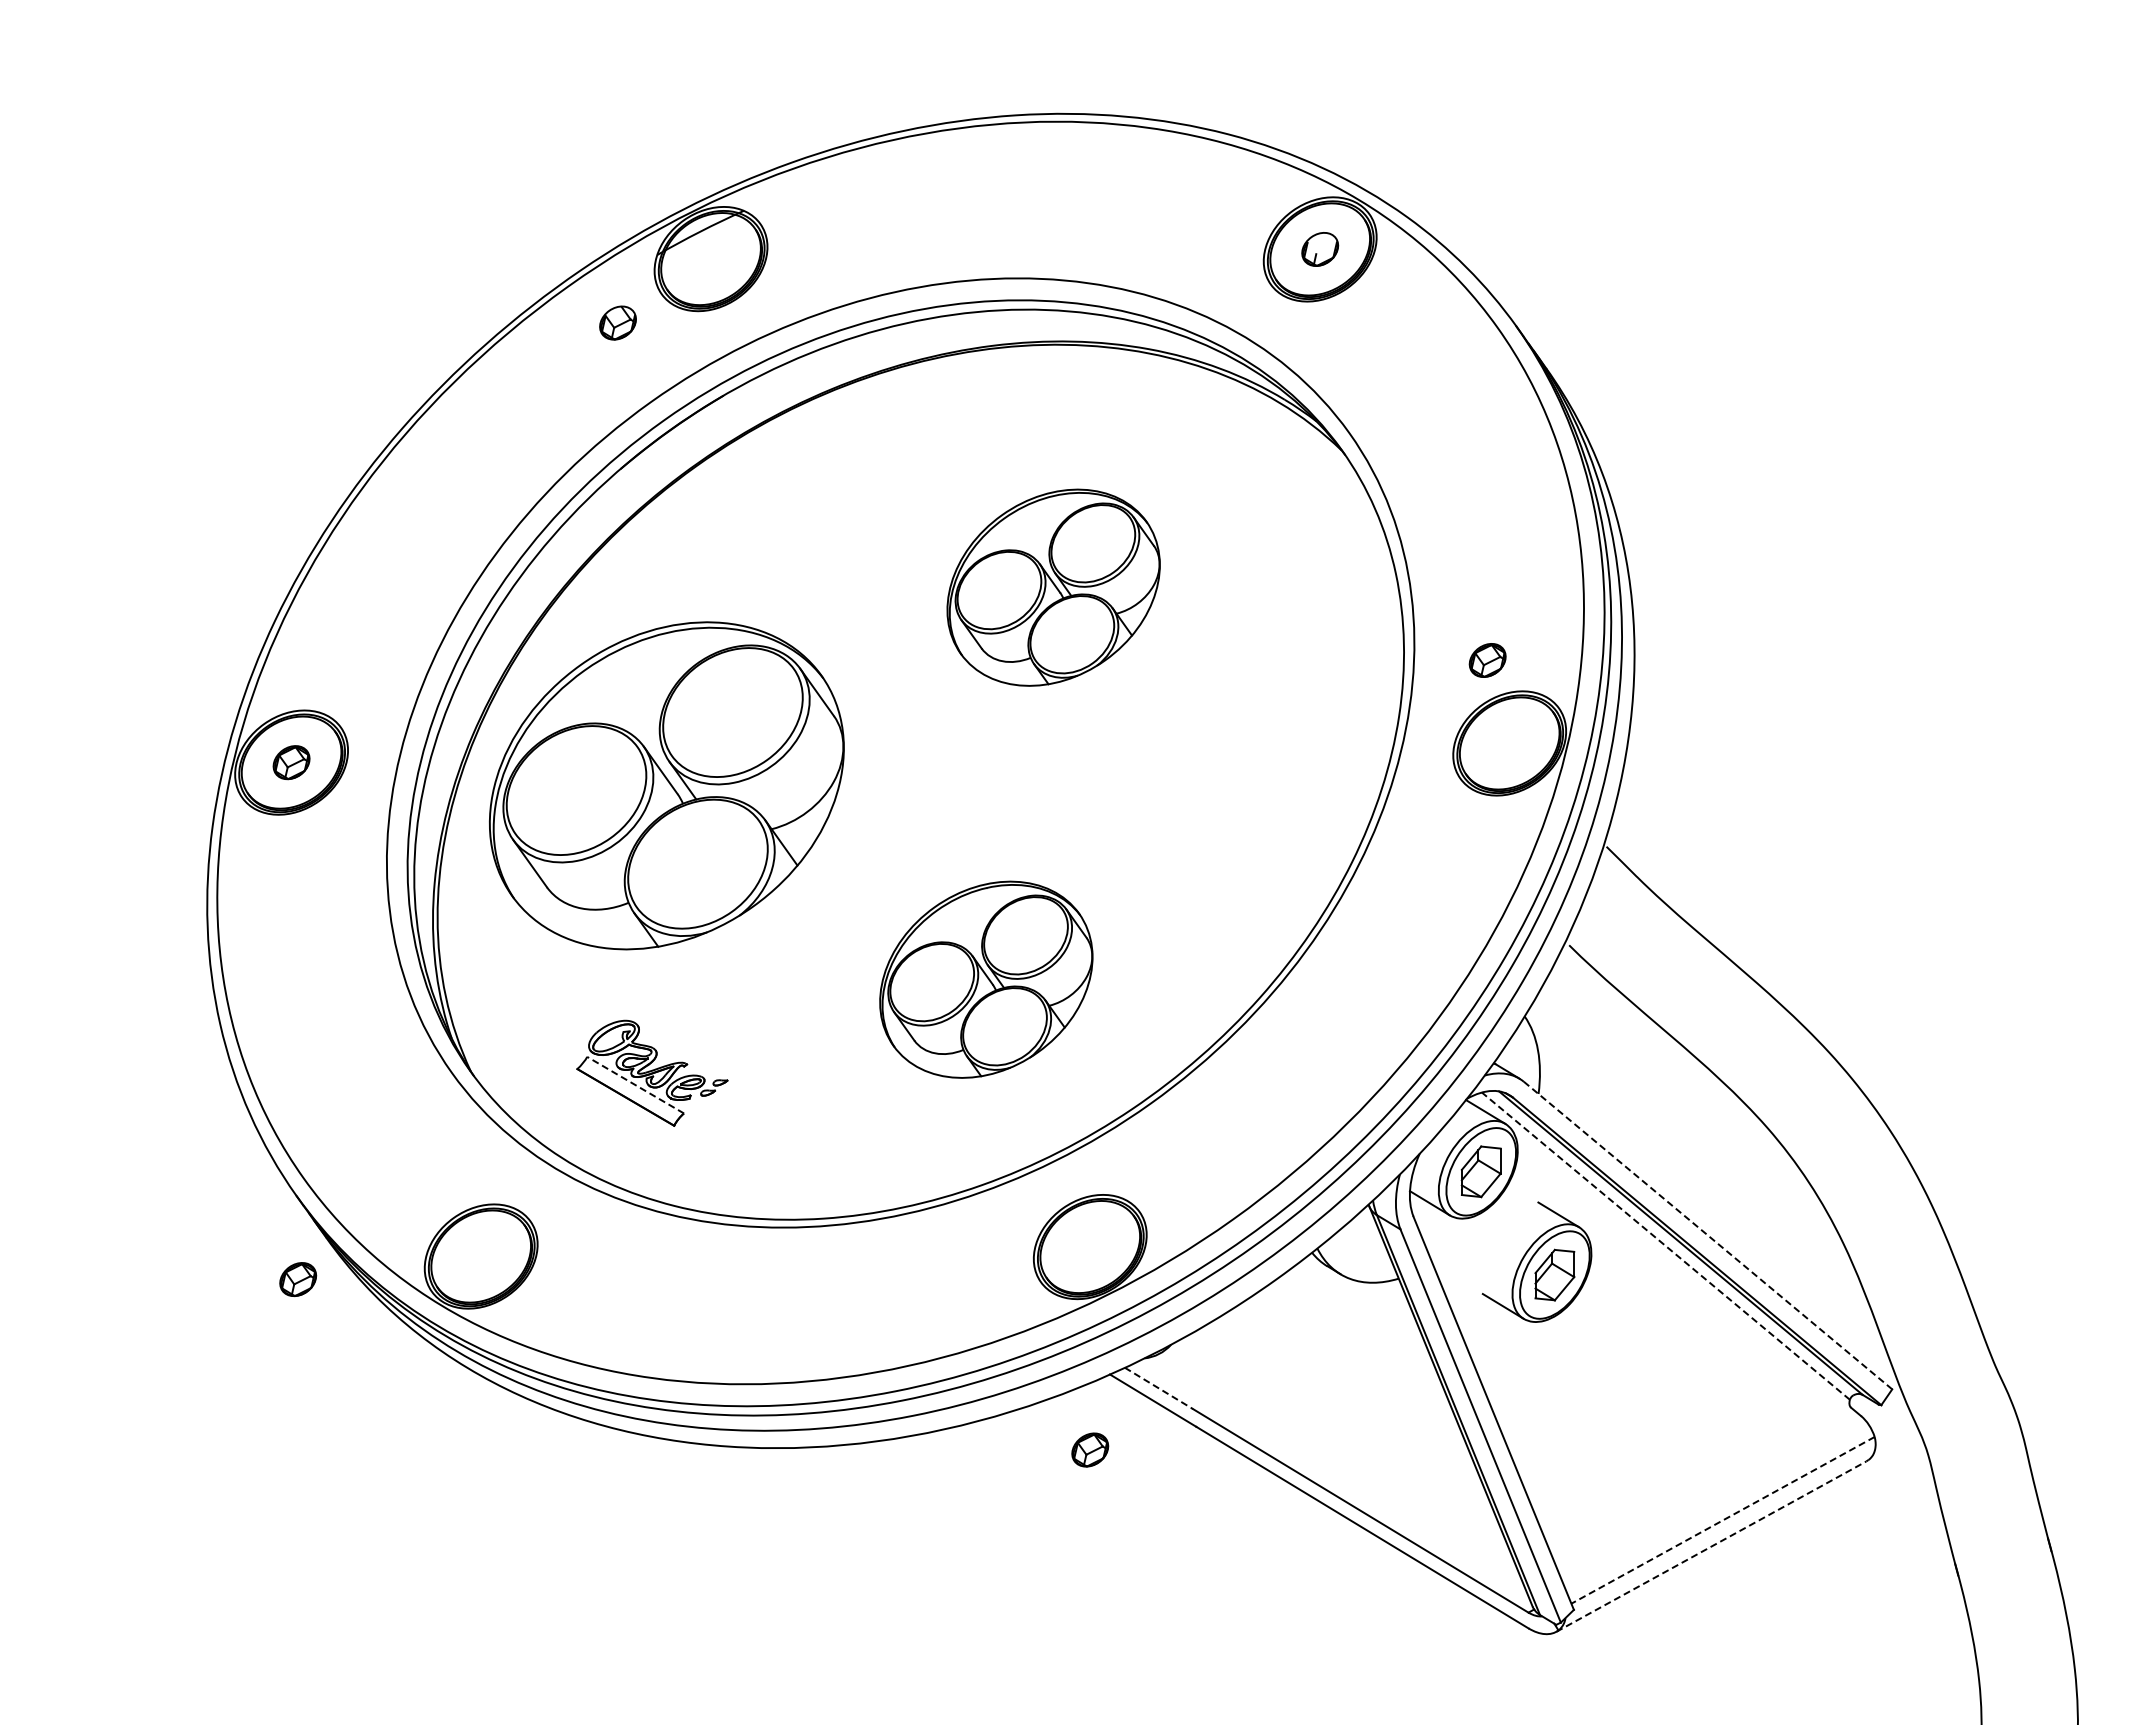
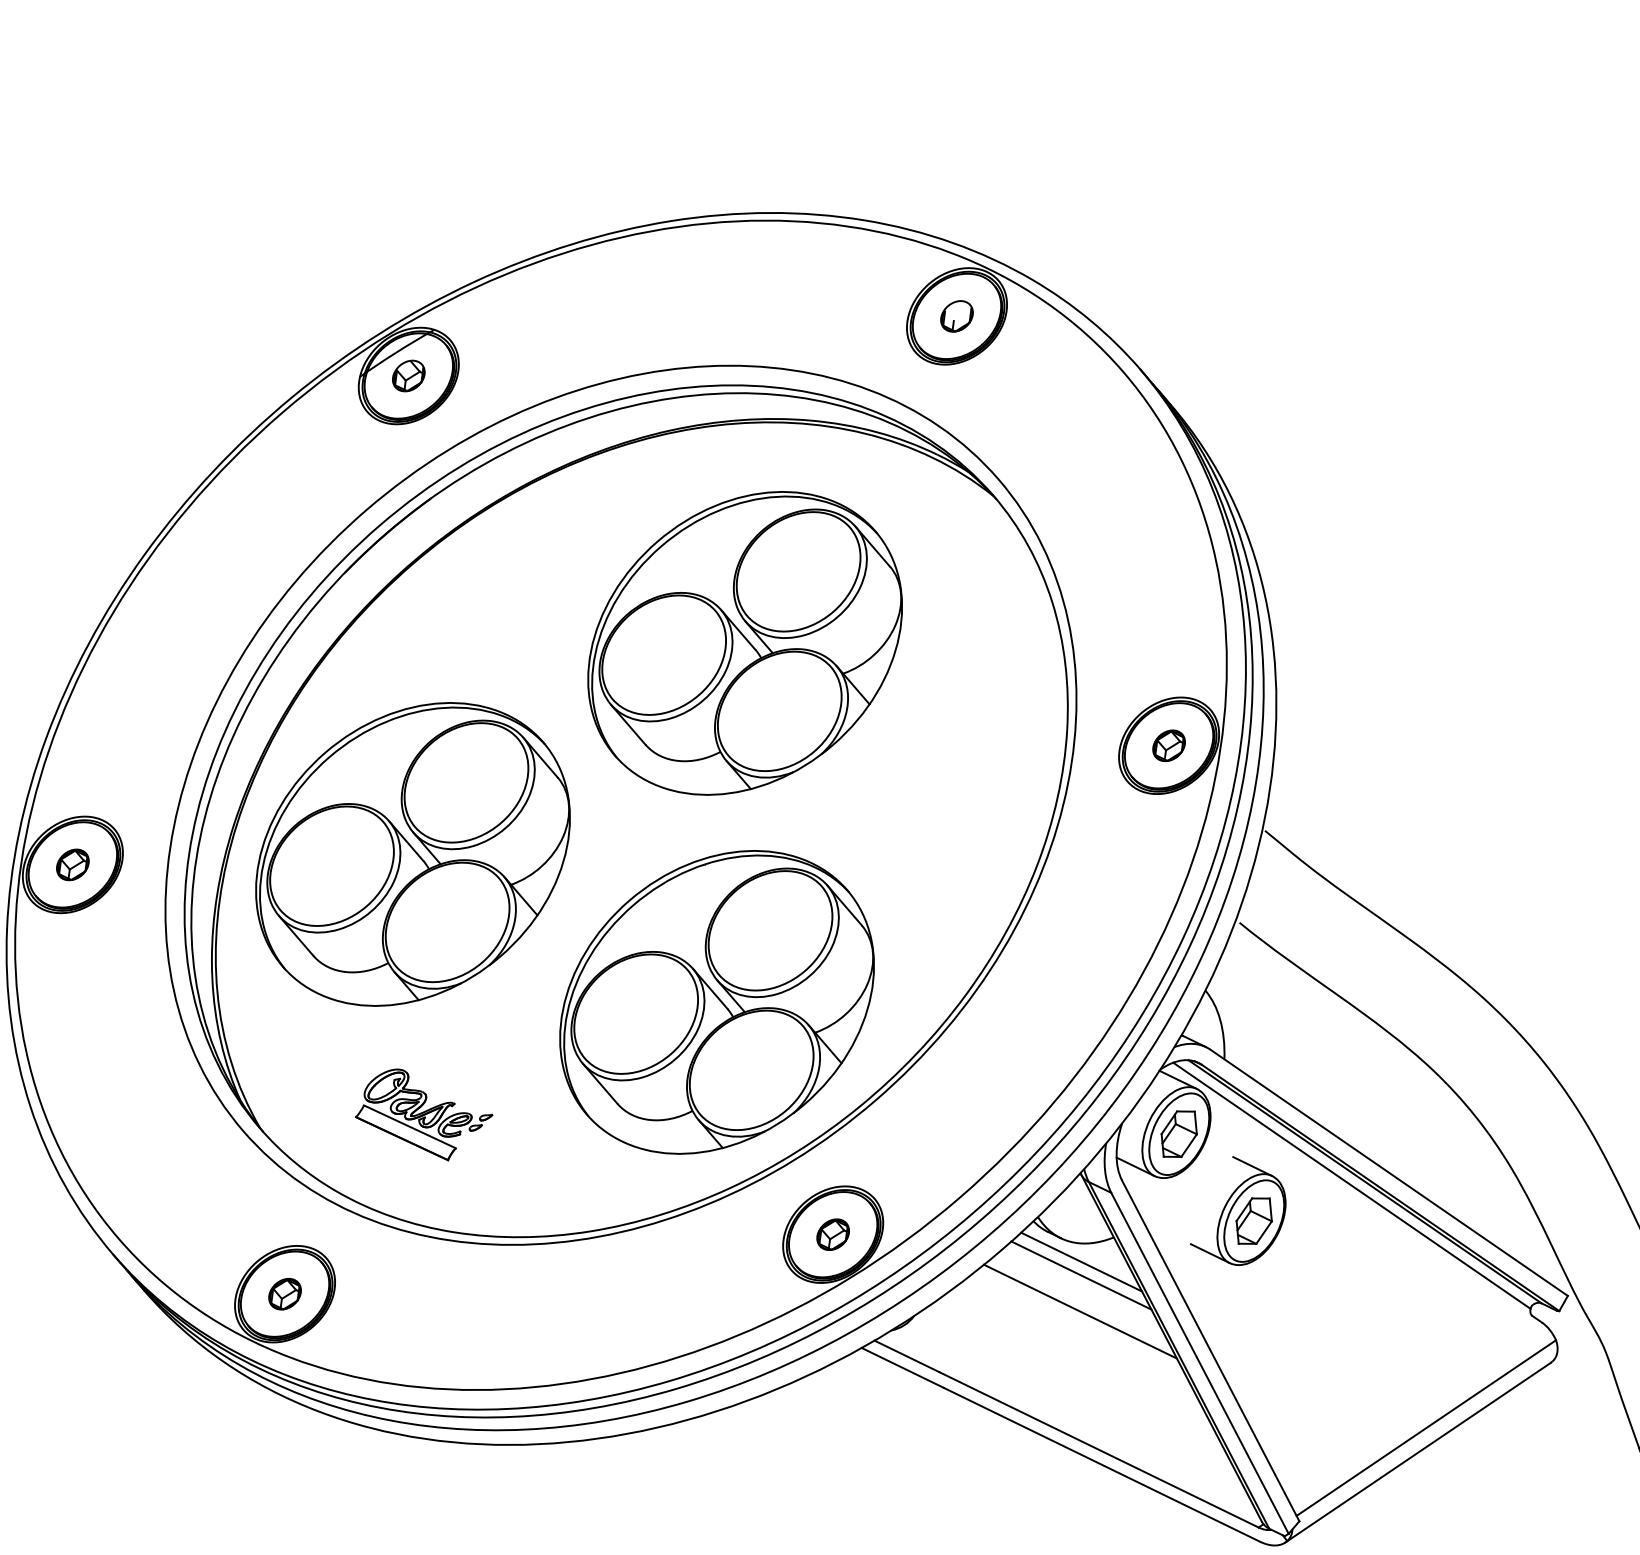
part: (617, 322) -> (408, 375), moved
part: (1053, 587) -> (744, 643), size x1.67
part: (1487, 660) -> (1168, 745), moved
part: (986, 979) -> (717, 1002), size x1.67
line: (635, 1084) -> (409, 1126), dashed -> solid
line: (1708, 1235) -> (1389, 1172), dashed -> solid
line: (1665, 1246) -> (1351, 1186), dashed -> solid
part: (298, 1279) -> (285, 1294), moved
line: (1360, 1302) -> (1081, 1262), added
line: (1358, 1316) -> (1080, 1274), added
line: (1354, 1356) -> (1080, 1311), added
line: (1158, 1388) -> (906, 1356), dashed -> solid
part: (1090, 1449) -> (833, 1234), moved
line: (1722, 1520) -> (1425, 1428), dashed -> solid
line: (1711, 1546) -> (1418, 1452), dashed -> solid

